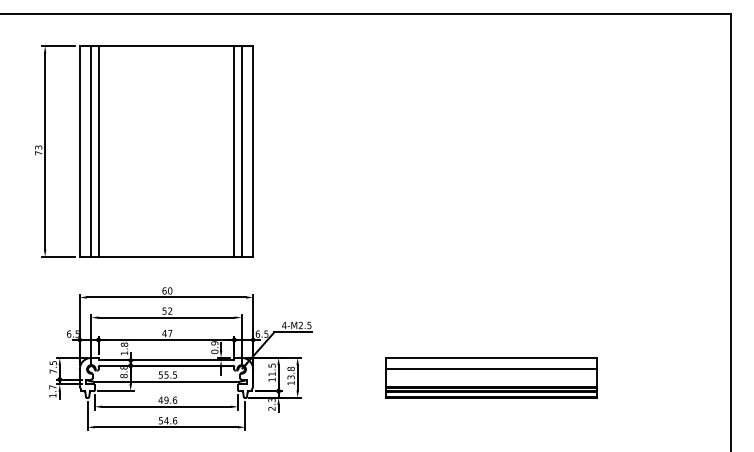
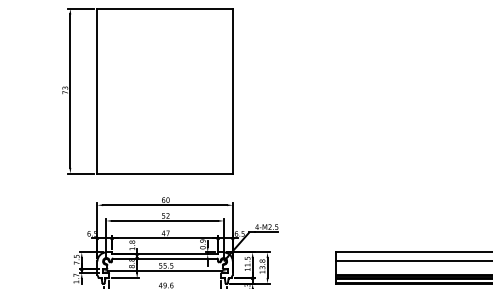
line: (91, 150) -> (106, 90), removed
line: (98, 150) -> (112, 90), removed
line: (234, 150) -> (218, 90), removed
line: (241, 150) -> (223, 90), removed

